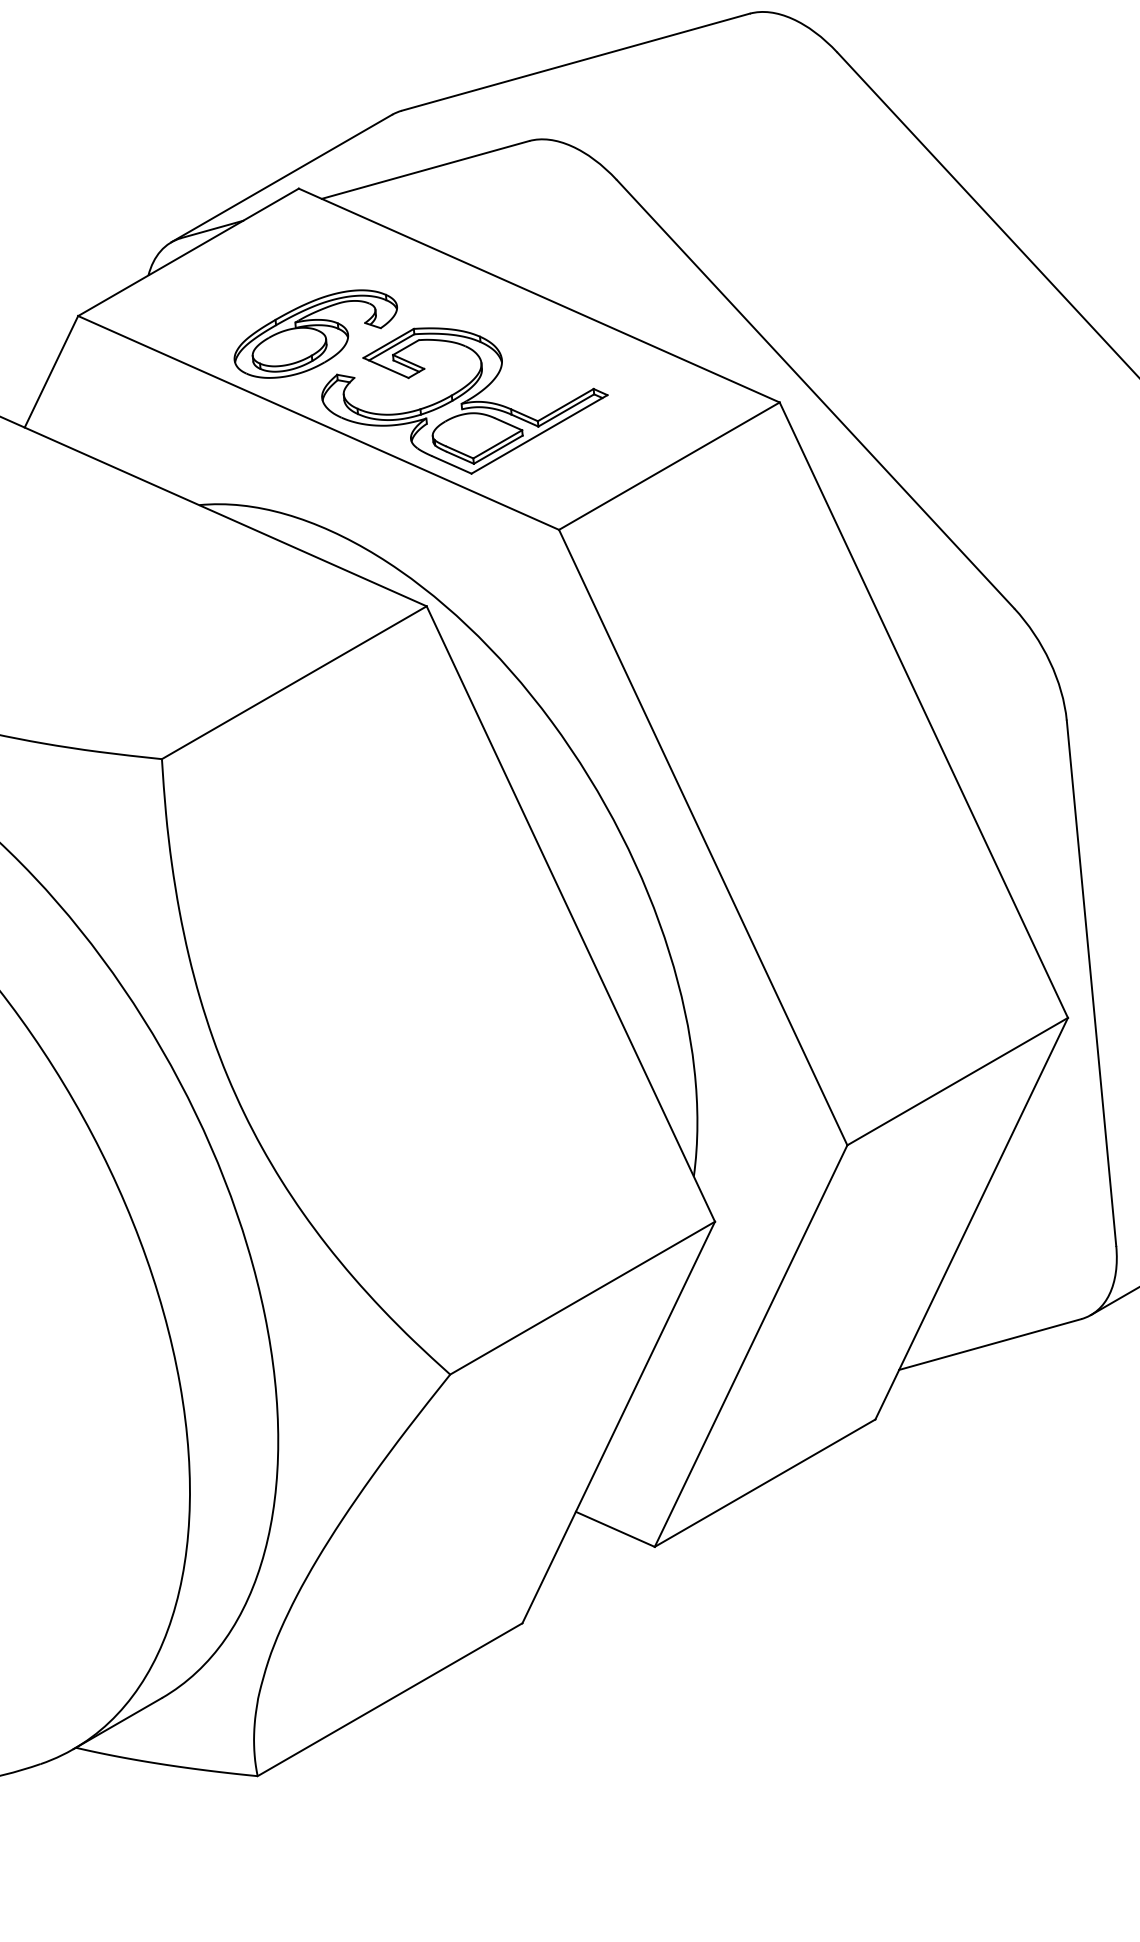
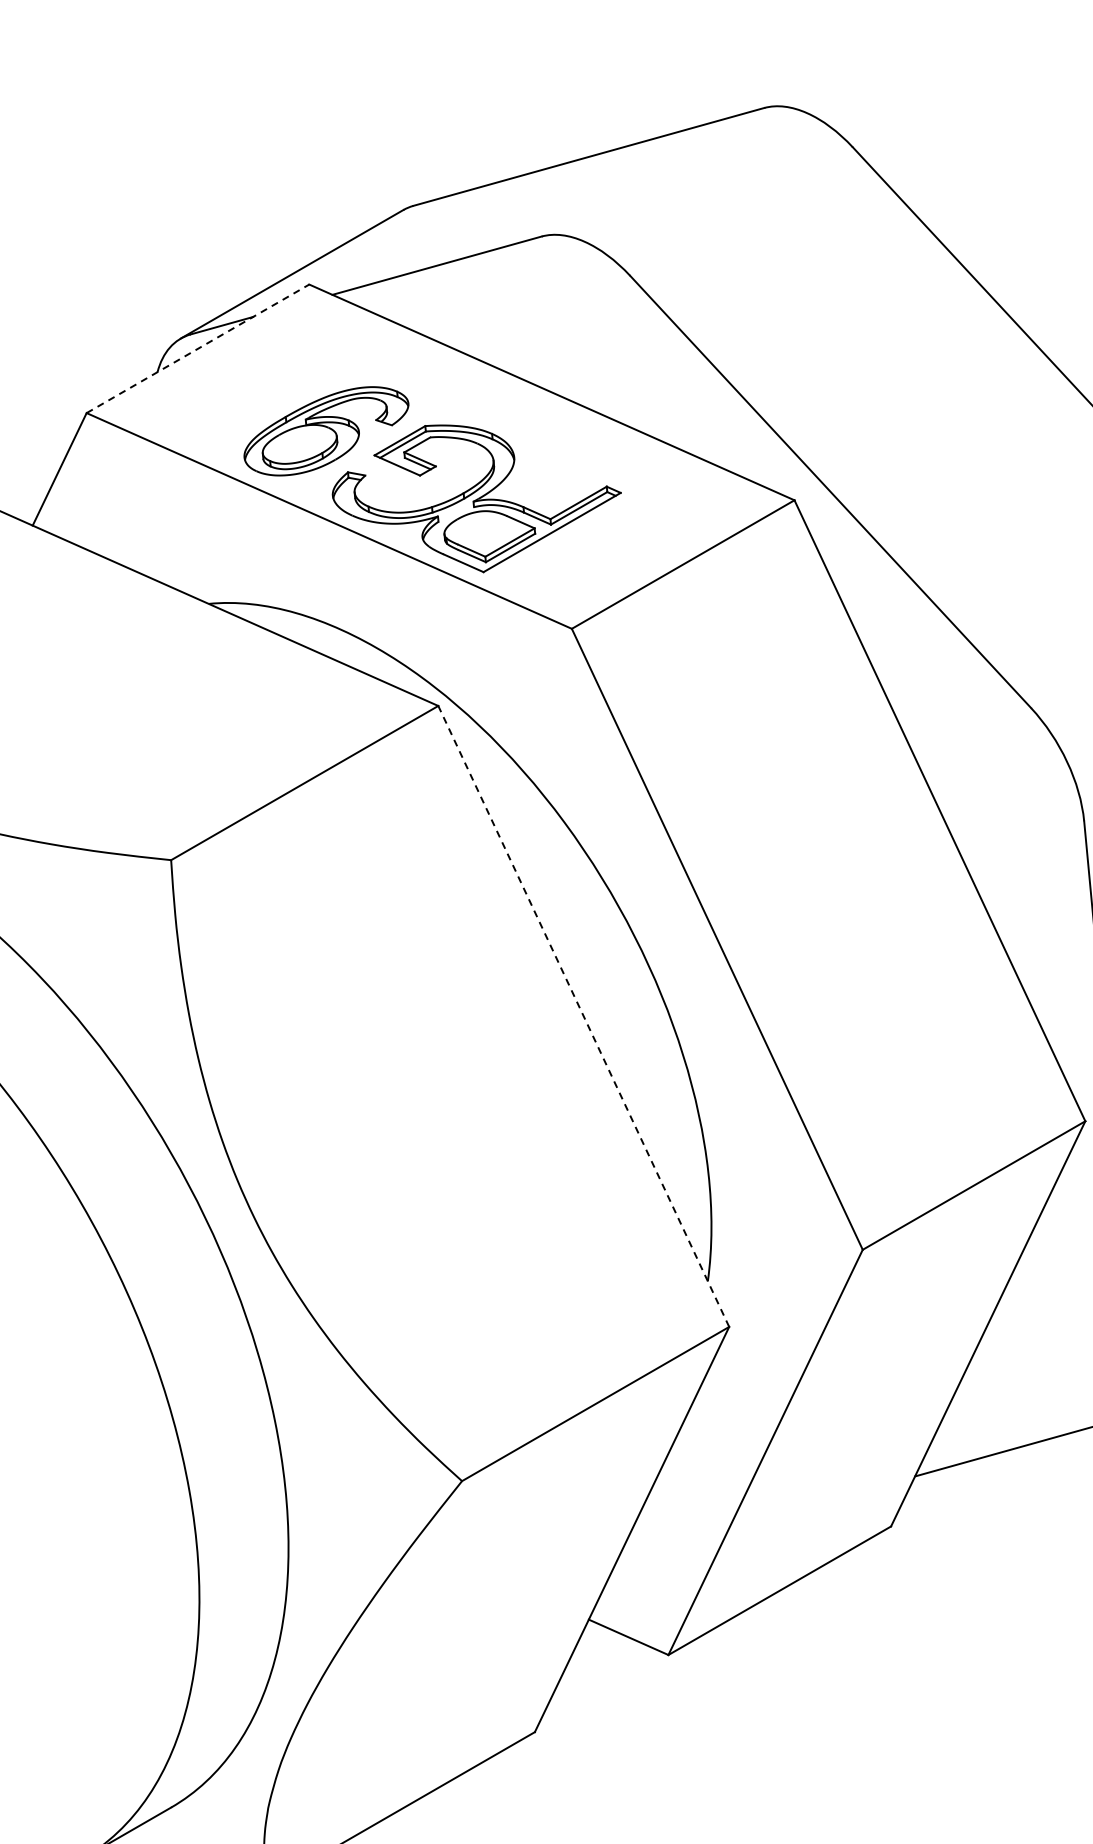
line: (188, 252) -> (197, 348), solid -> dashed
line: (570, 914) -> (583, 1016), solid -> dashed

